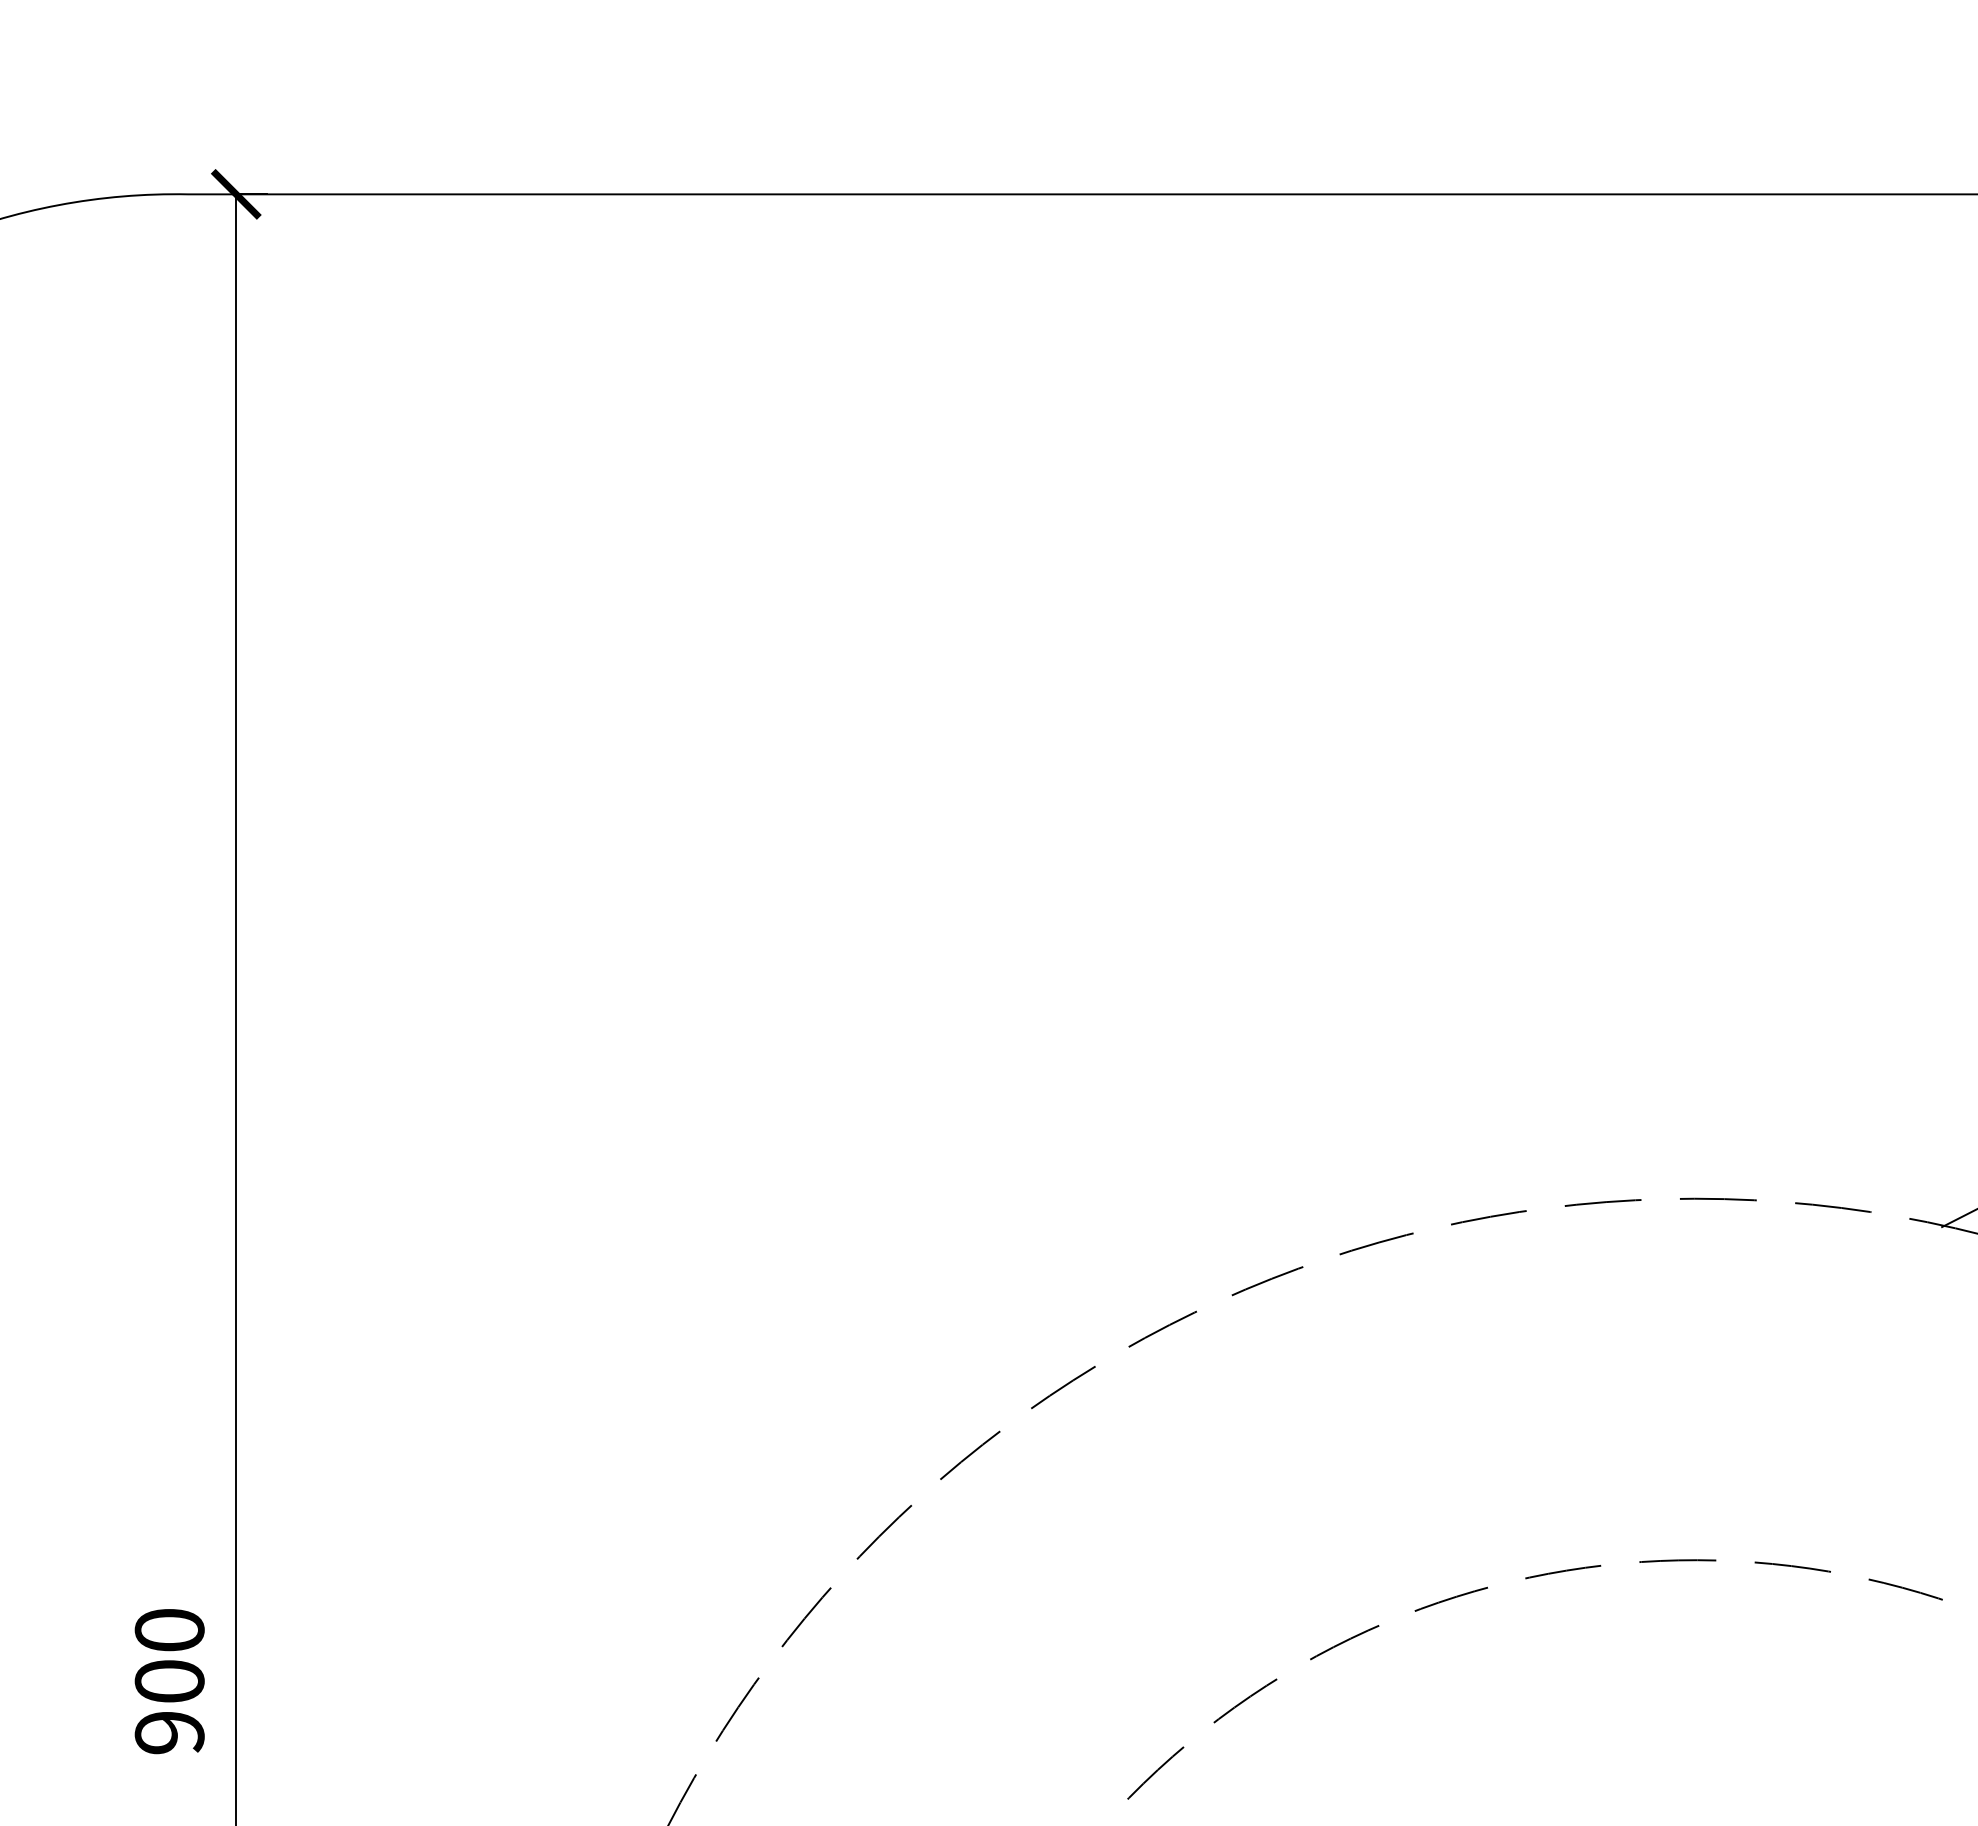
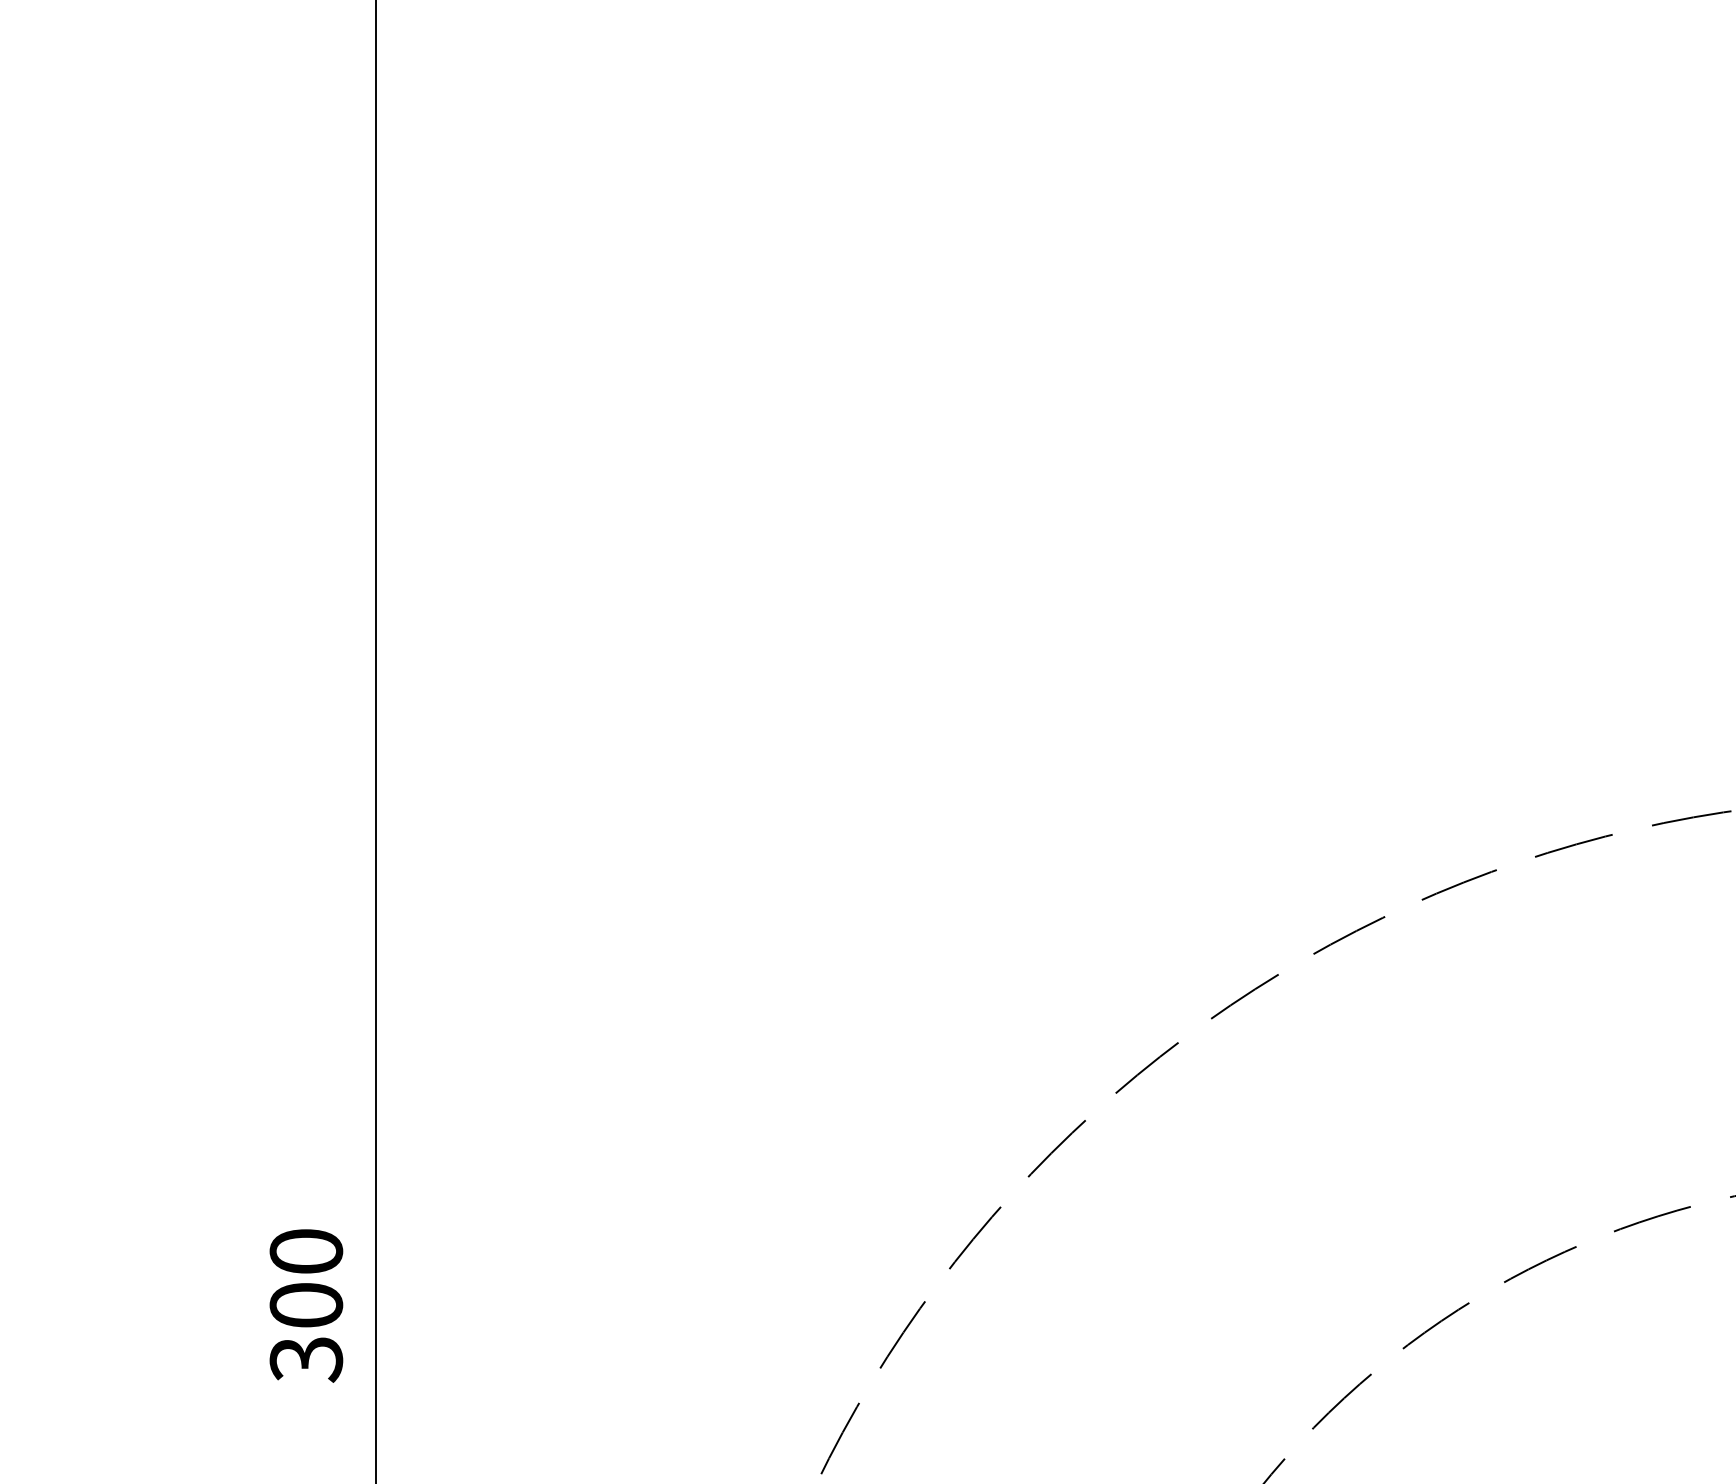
text: (169, 1733) -> (306, 1360), 900 -> 300

